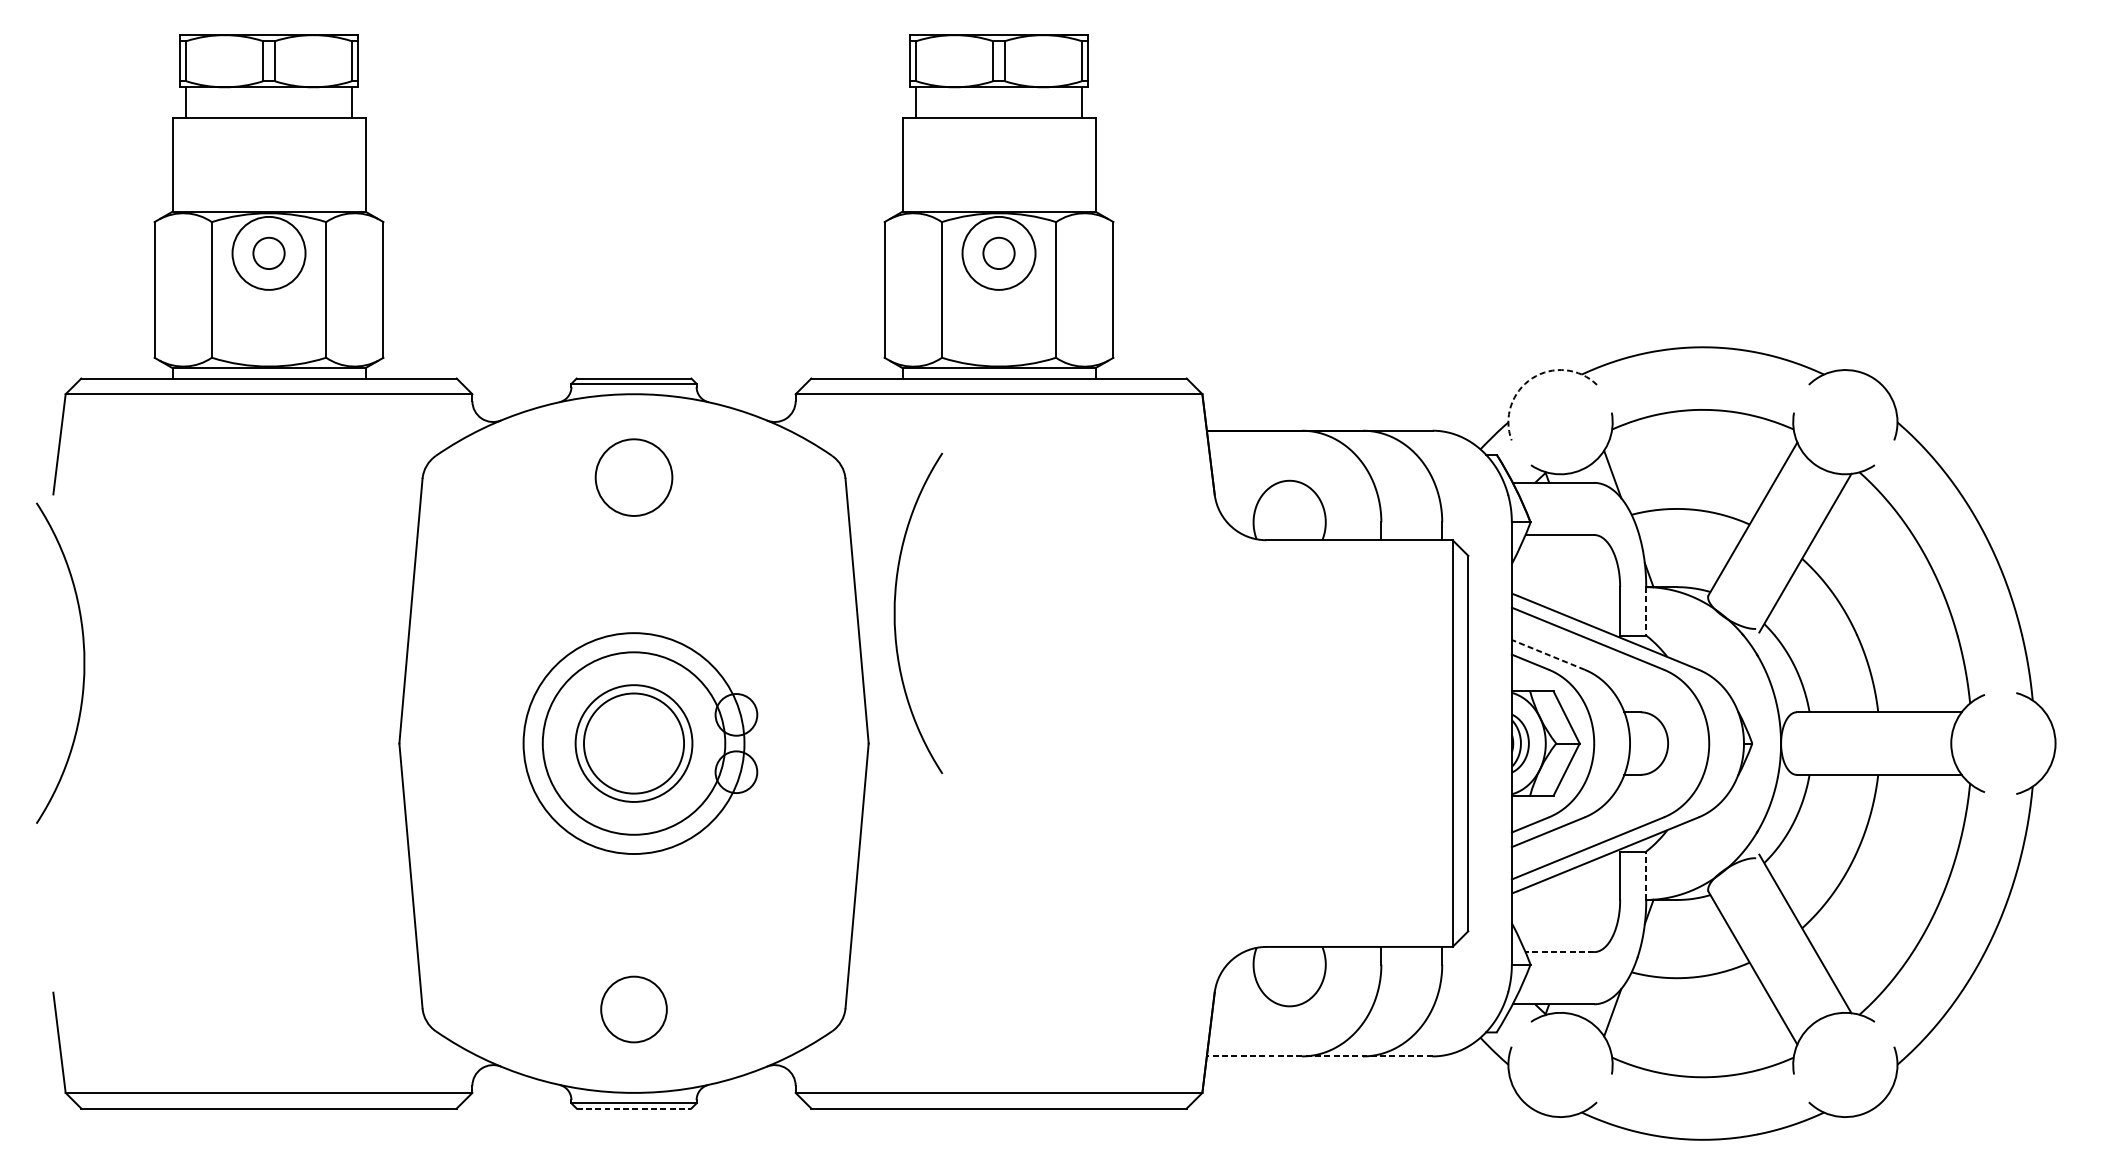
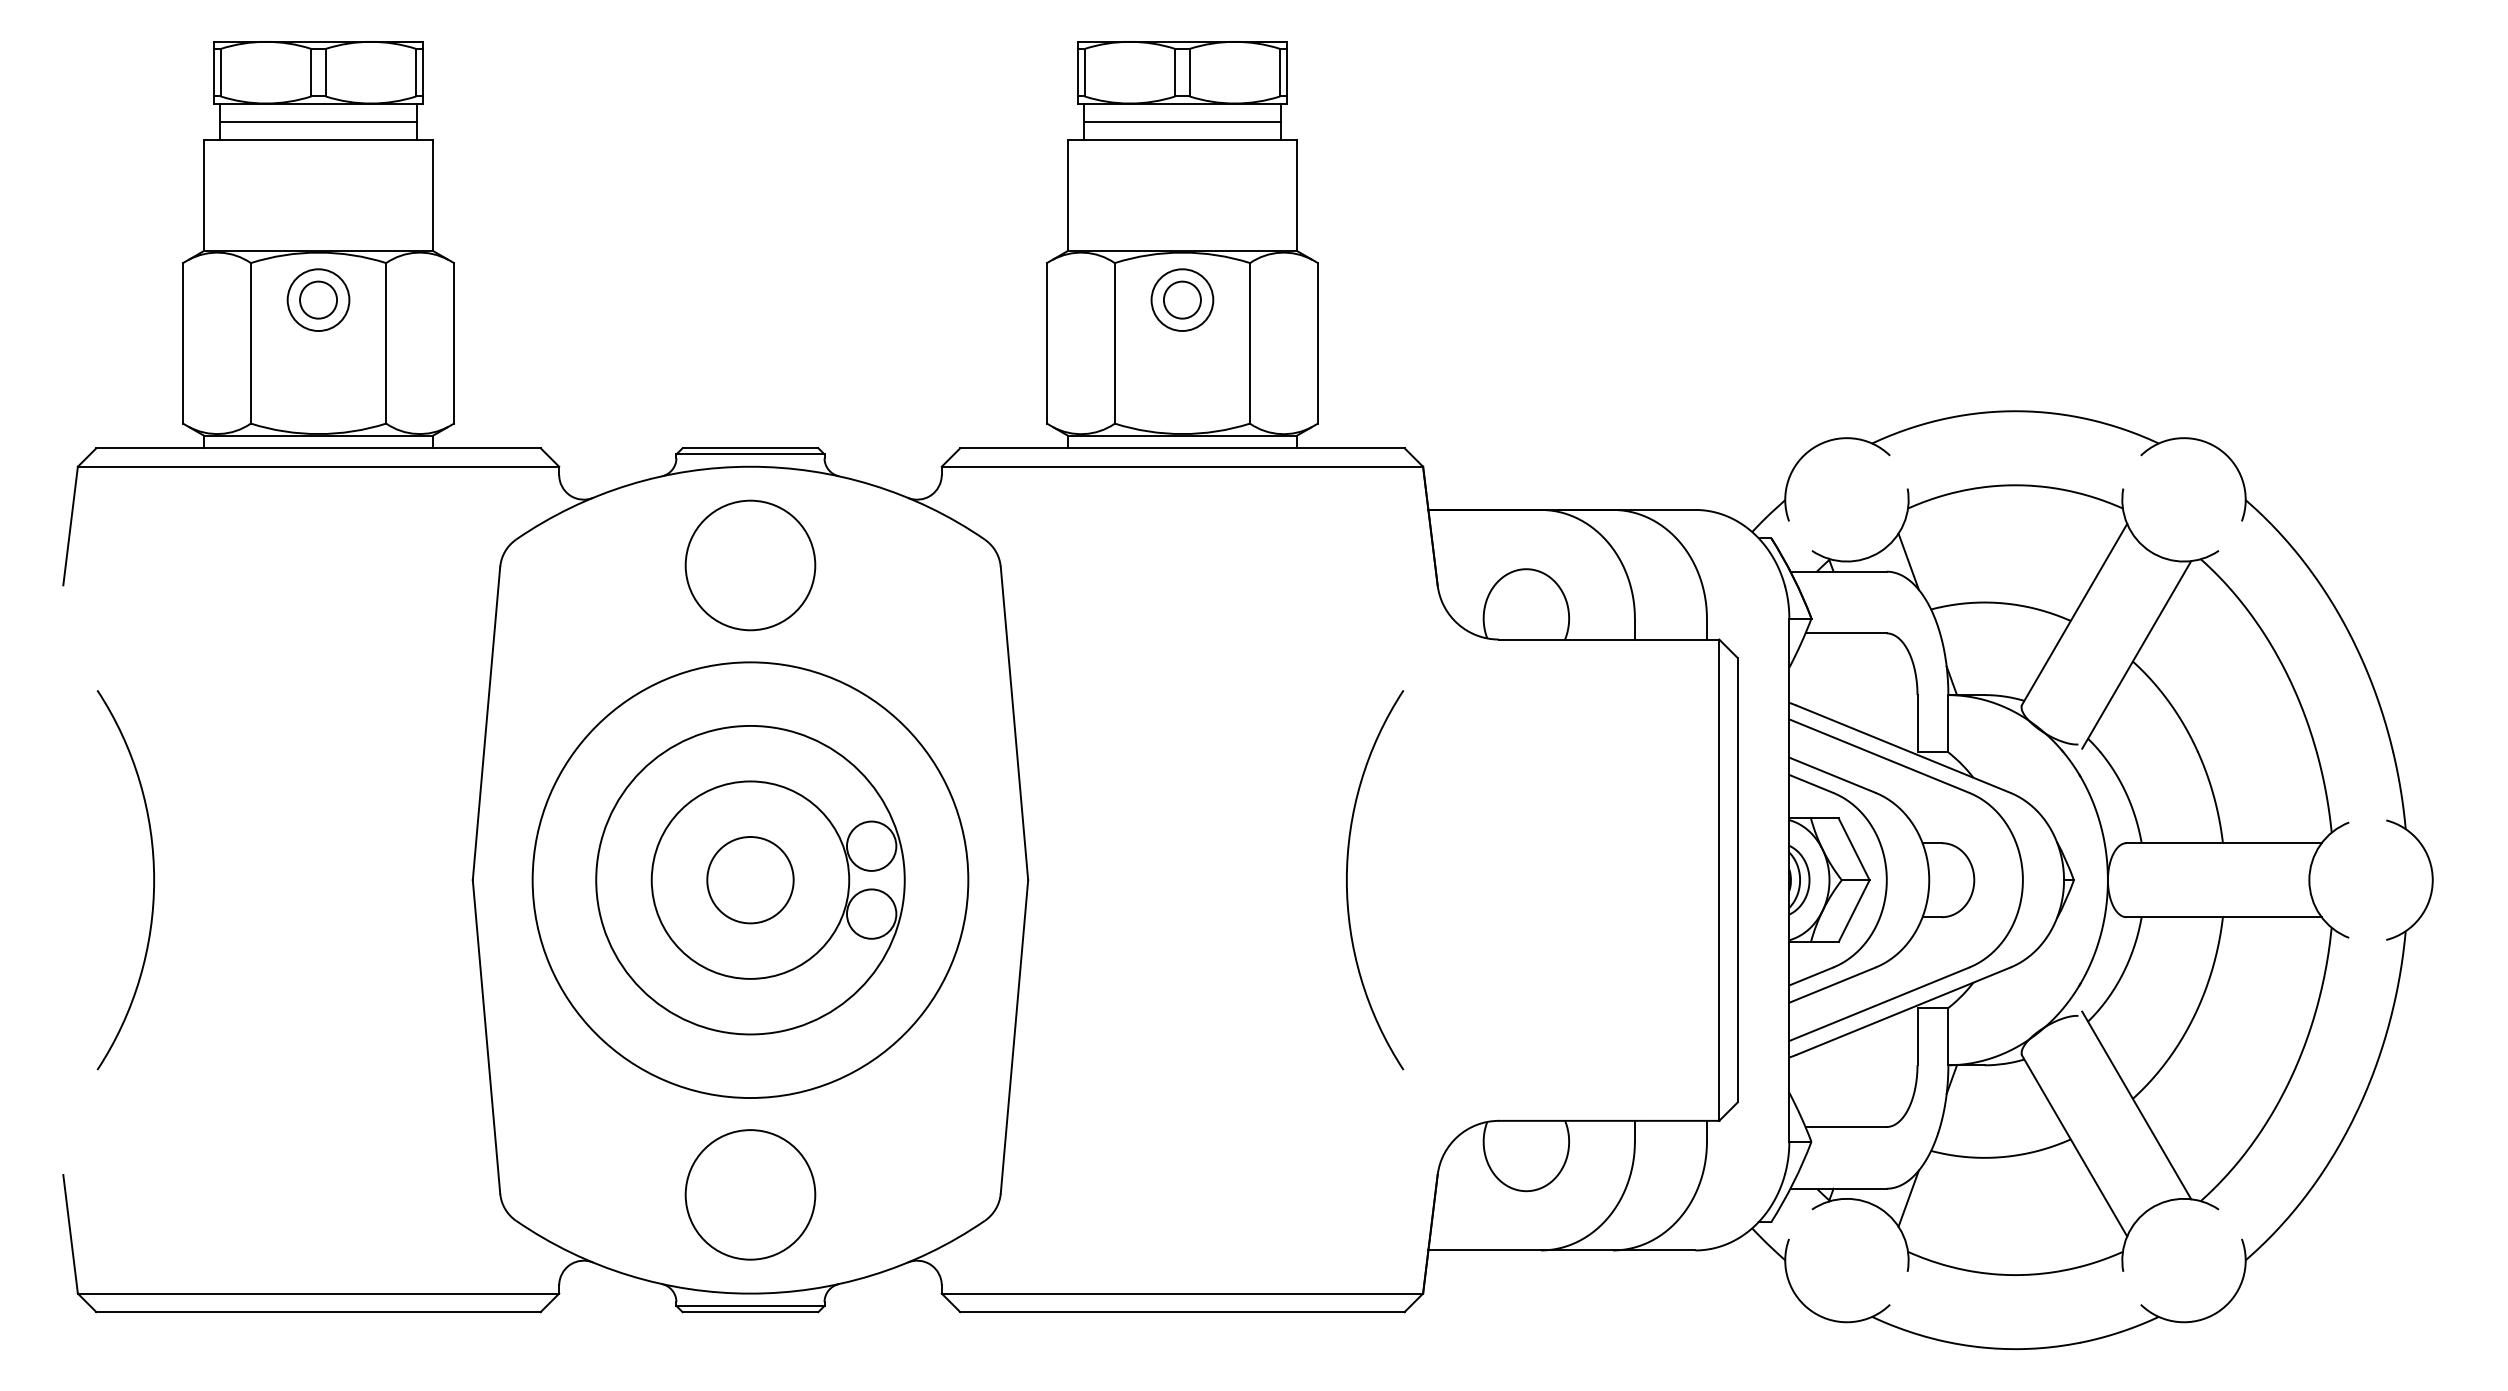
line: (269, 103) -> (318, 122), added
line: (999, 103) -> (1182, 122), added
circle: (269, 253) -> (318, 300), size x0.71
circle: (999, 253) -> (1182, 300), size x0.71
arc: (1532, 378) -> (1813, 448), dashed -> solid
circle: (634, 477) -> (750, 565), size x1.43
line: (1646, 611) -> (1948, 723), dashed -> solid
arc: (895, 613) -> (1347, 880), moved
line: (1548, 655) -> (1832, 775), dashed -> solid
arc: (83, 663) -> (153, 880), moved
circle: (634, 742) -> (750, 879), size x1.43
circle: (634, 742) -> (750, 879), size x1.67
circle: (634, 743) -> (750, 880), size x0.62
circle: (634, 743) -> (750, 880), size x1.67
line: (1646, 875) -> (1948, 1036), dashed -> solid
line: (1560, 952) -> (1846, 1127), dashed -> solid
circle: (634, 1009) -> (750, 1194), size x1.67
line: (1319, 1056) -> (1561, 1250), dashed -> solid
line: (634, 1108) -> (750, 1312), dashed -> solid

